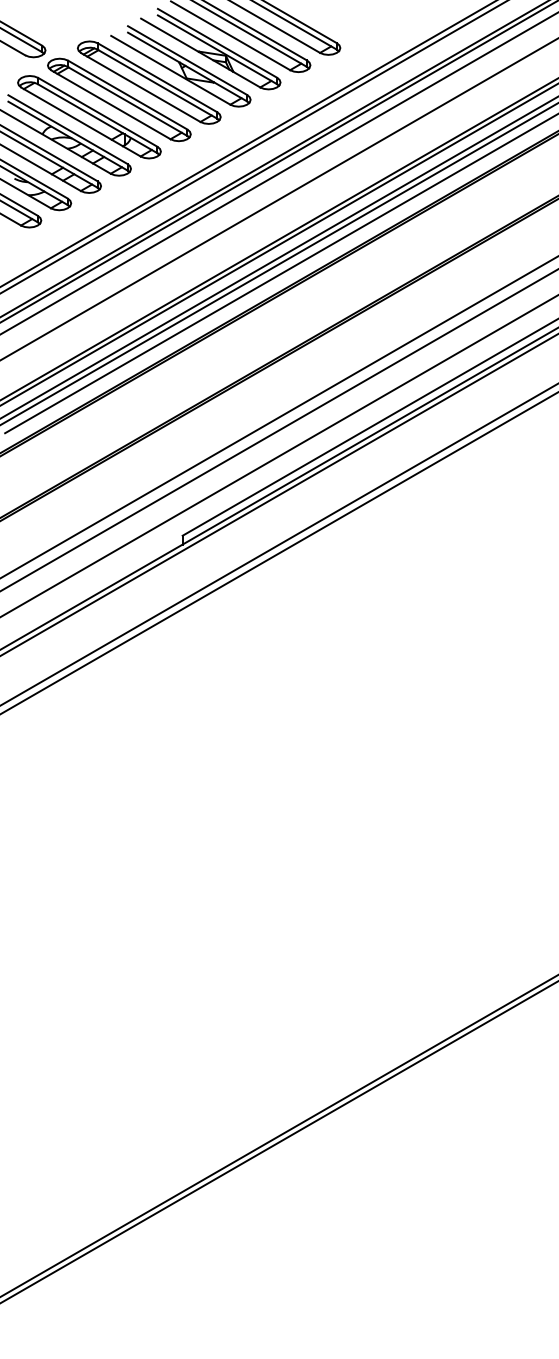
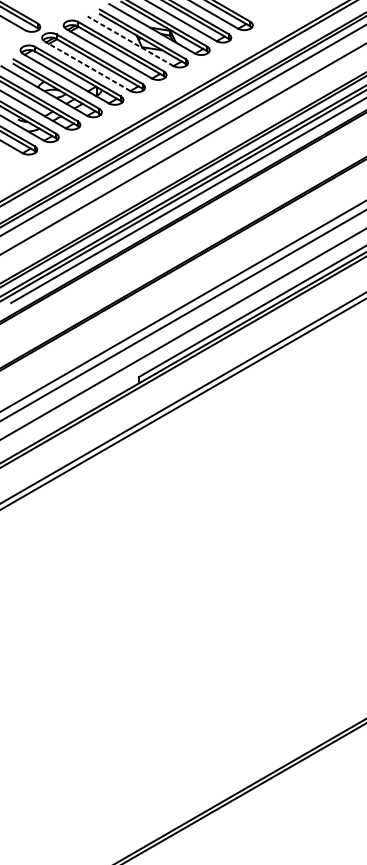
line: (170, 70) -> (130, 41), solid -> dashed
line: (110, 104) -> (87, 65), solid -> dashed

